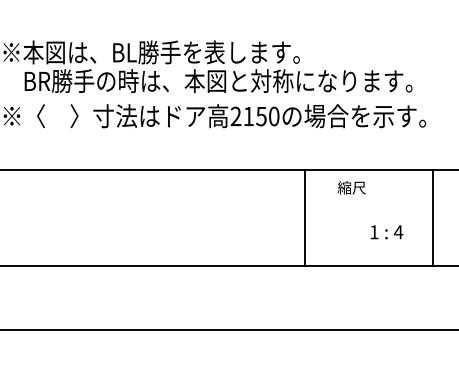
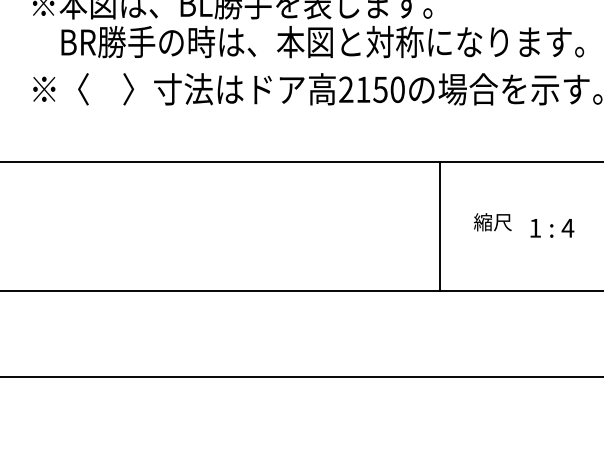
text: (351, 187) -> (492, 221), moved
text: (386, 232) -> (551, 228), moved

